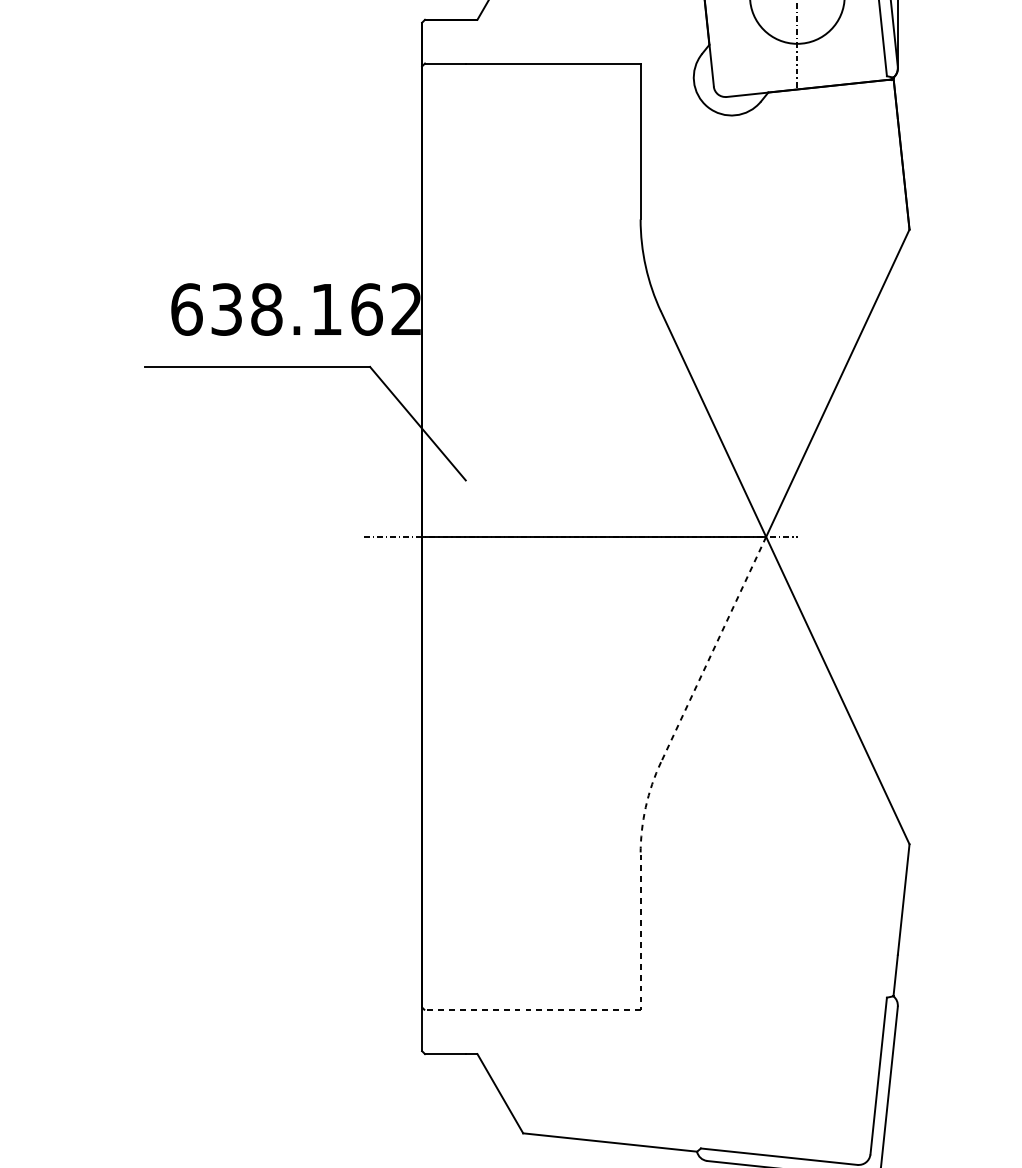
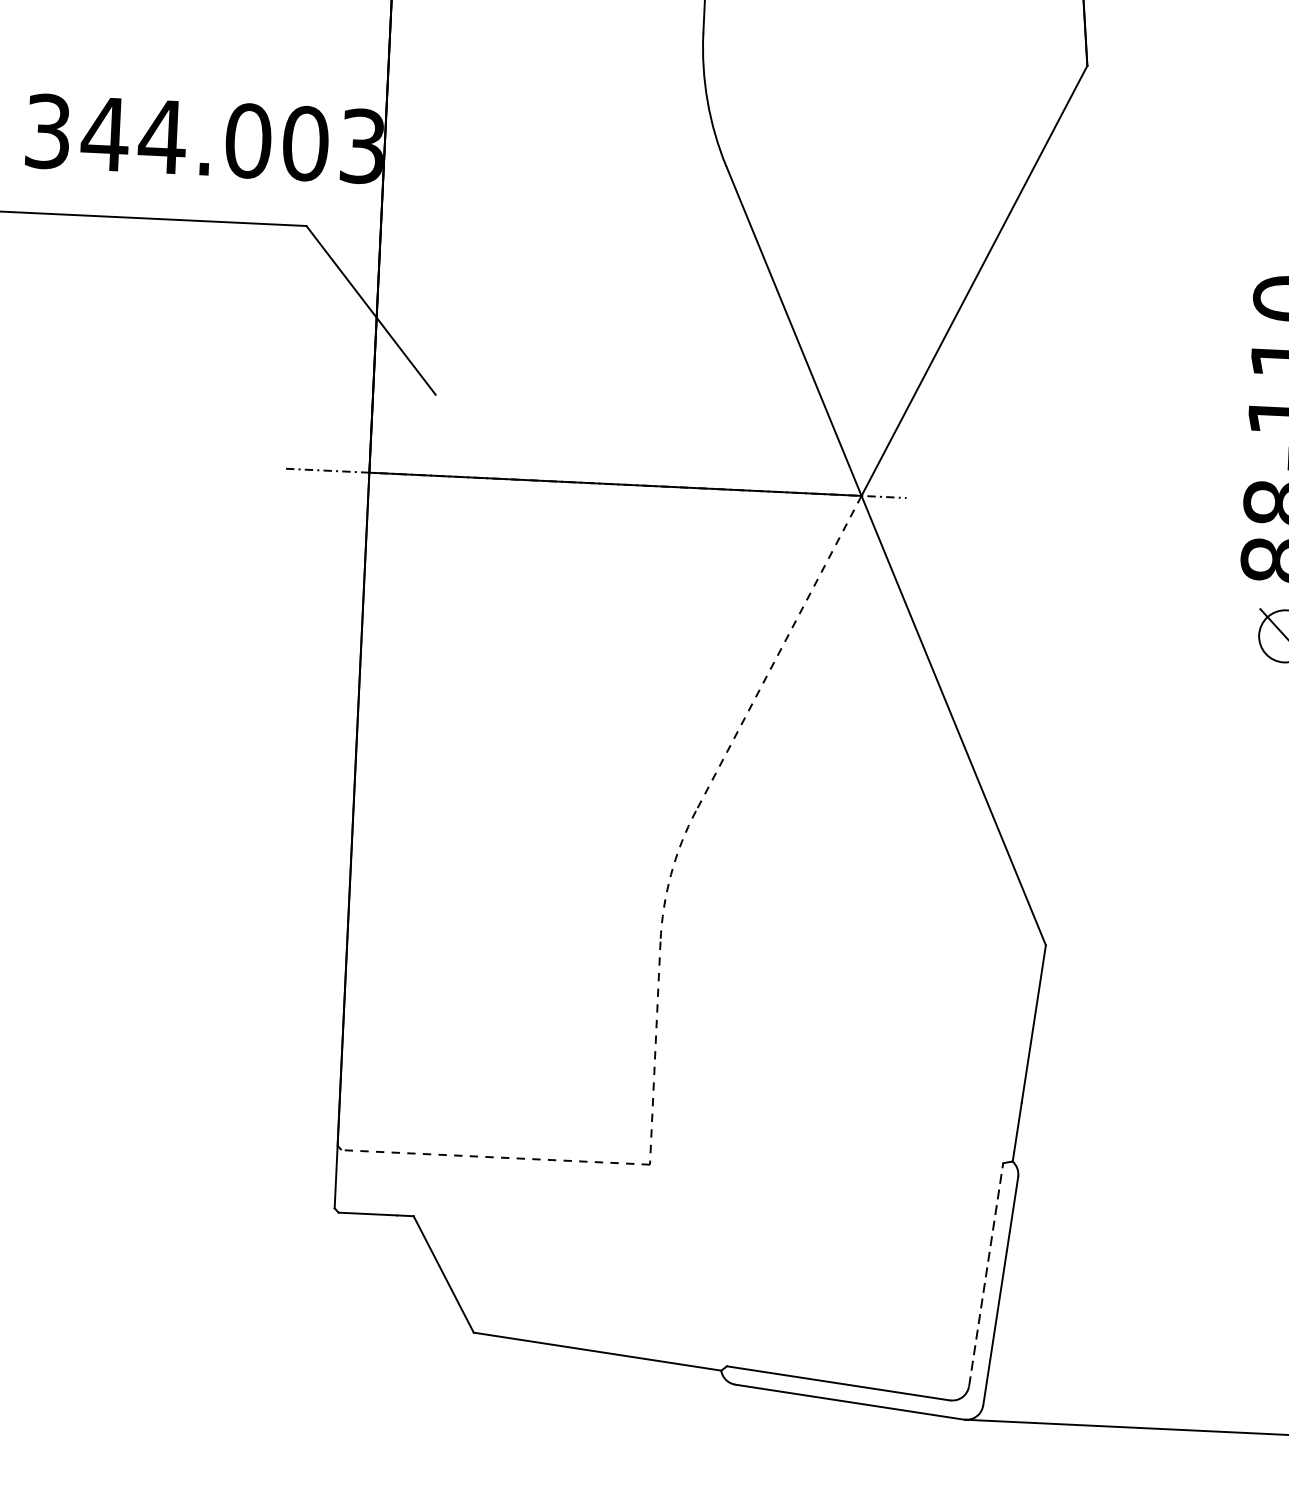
text: (295, 309) -> (203, 138), 638.162 -> 344.003
line: (878, 1076) -> (985, 1275), solid -> dashed

